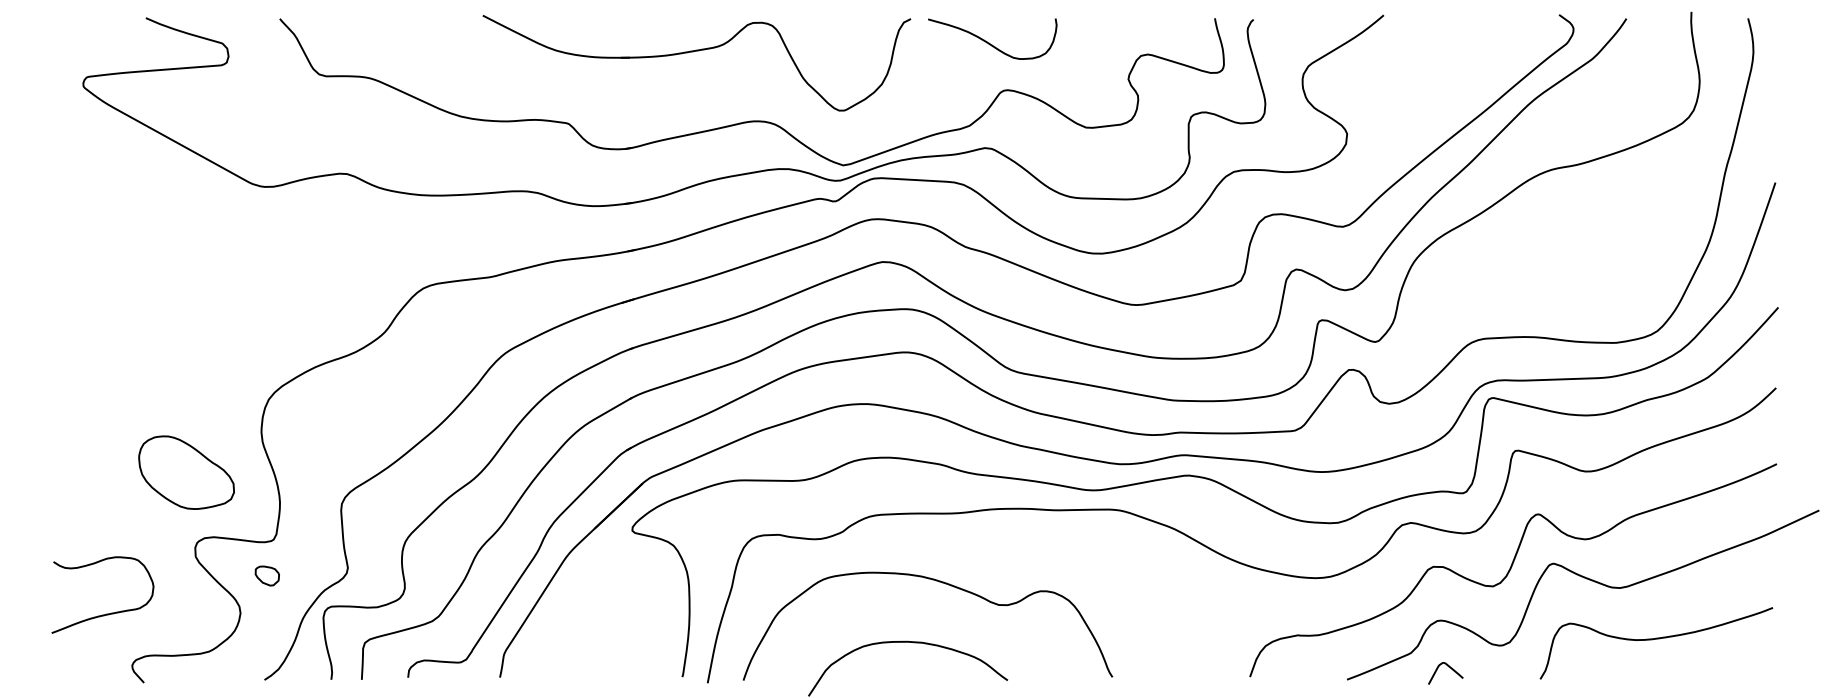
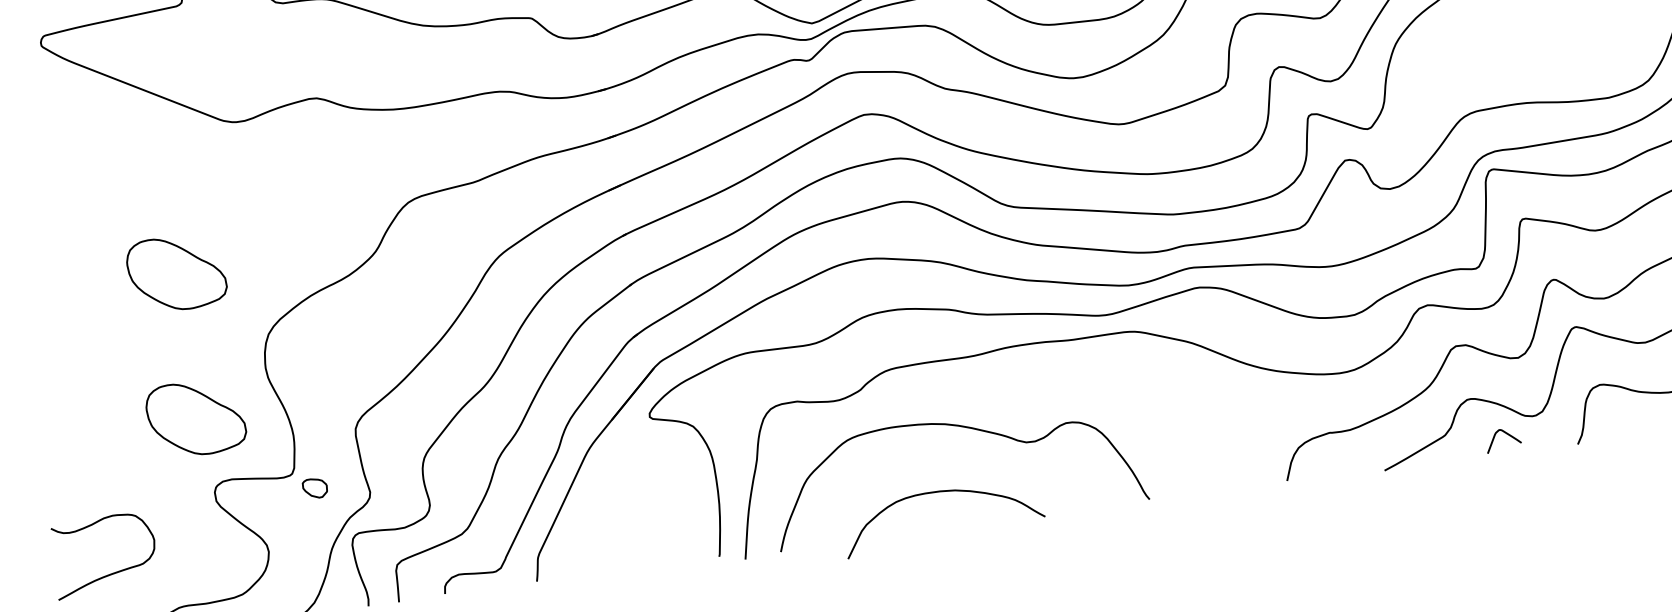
part: (186, 327) -> (176, 273), added
part: (266, 575) -> (314, 488), moved
curve: (106, 613) -> (110, 573), moved
curve: (1448, 667) -> (1505, 433), moved

